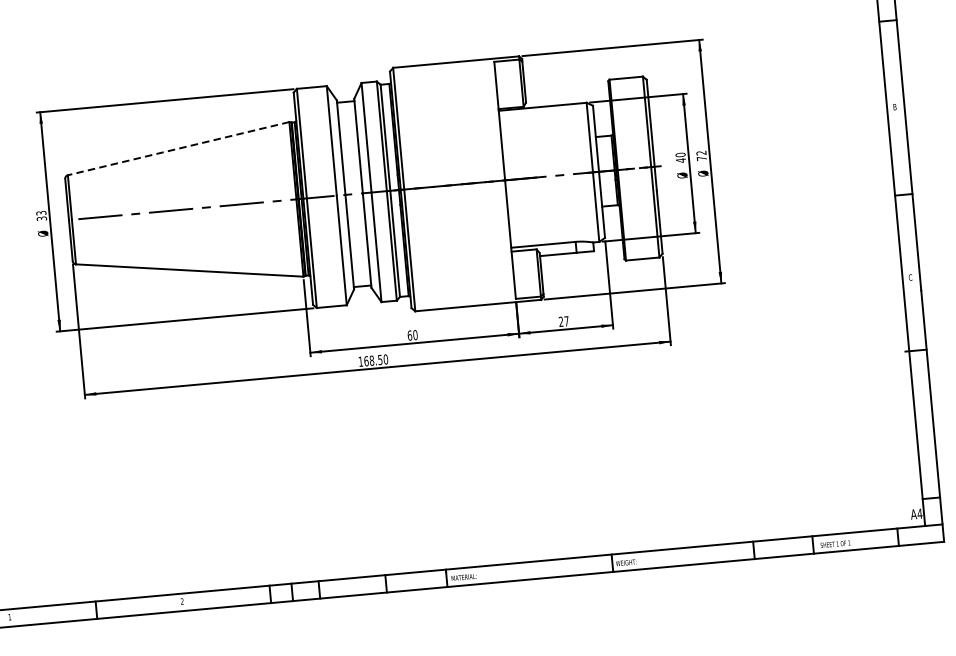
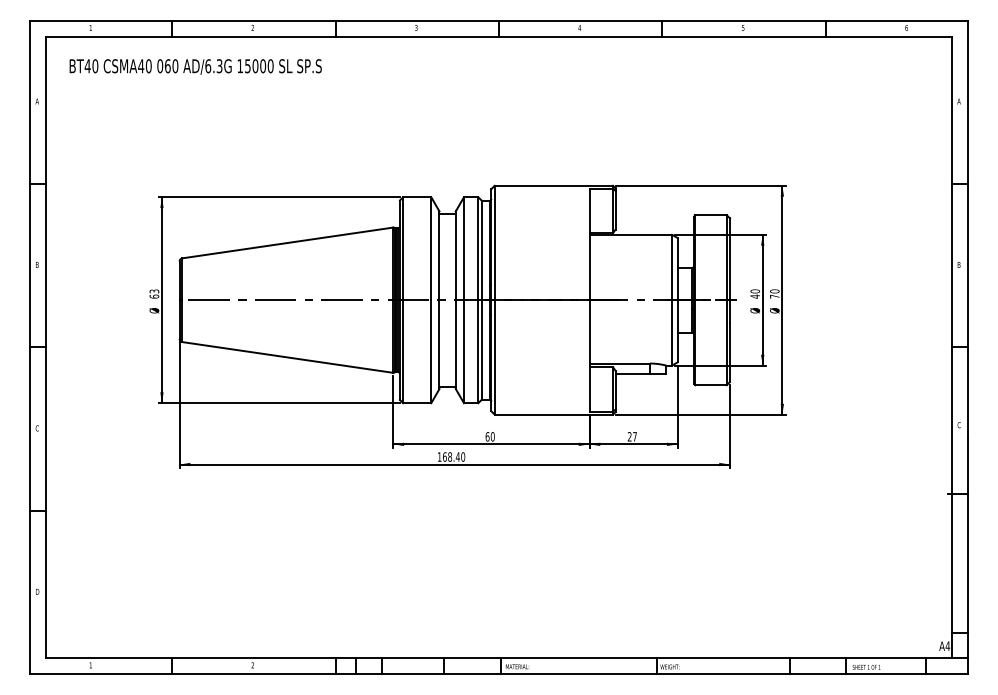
line: (178, 148) -> (287, 242), dashed -> solid
text: (701, 153) -> (774, 291), 72 -> 70
text: (41, 218) -> (154, 296), 33 -> 63
text: (379, 359) -> (457, 456), 168.50 -> 168.40

